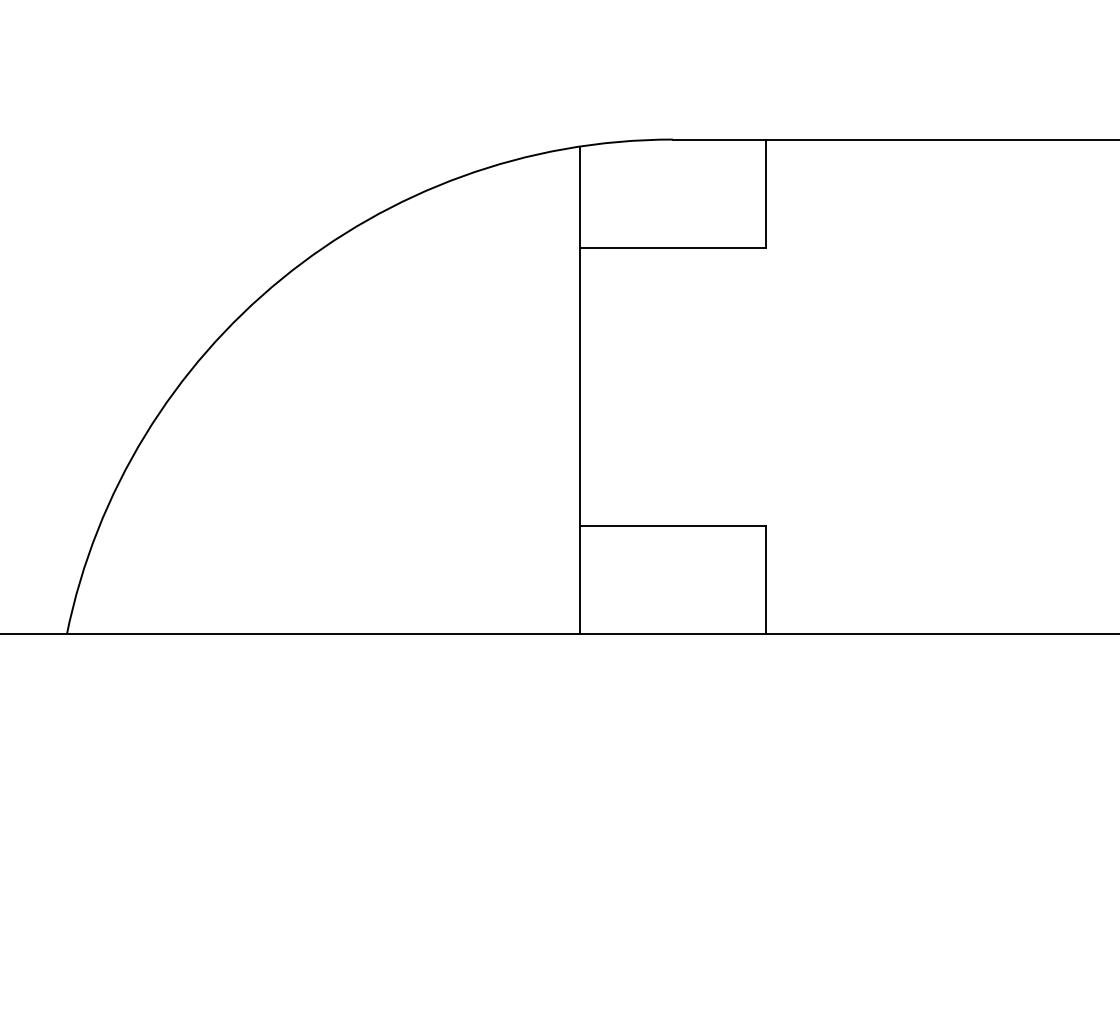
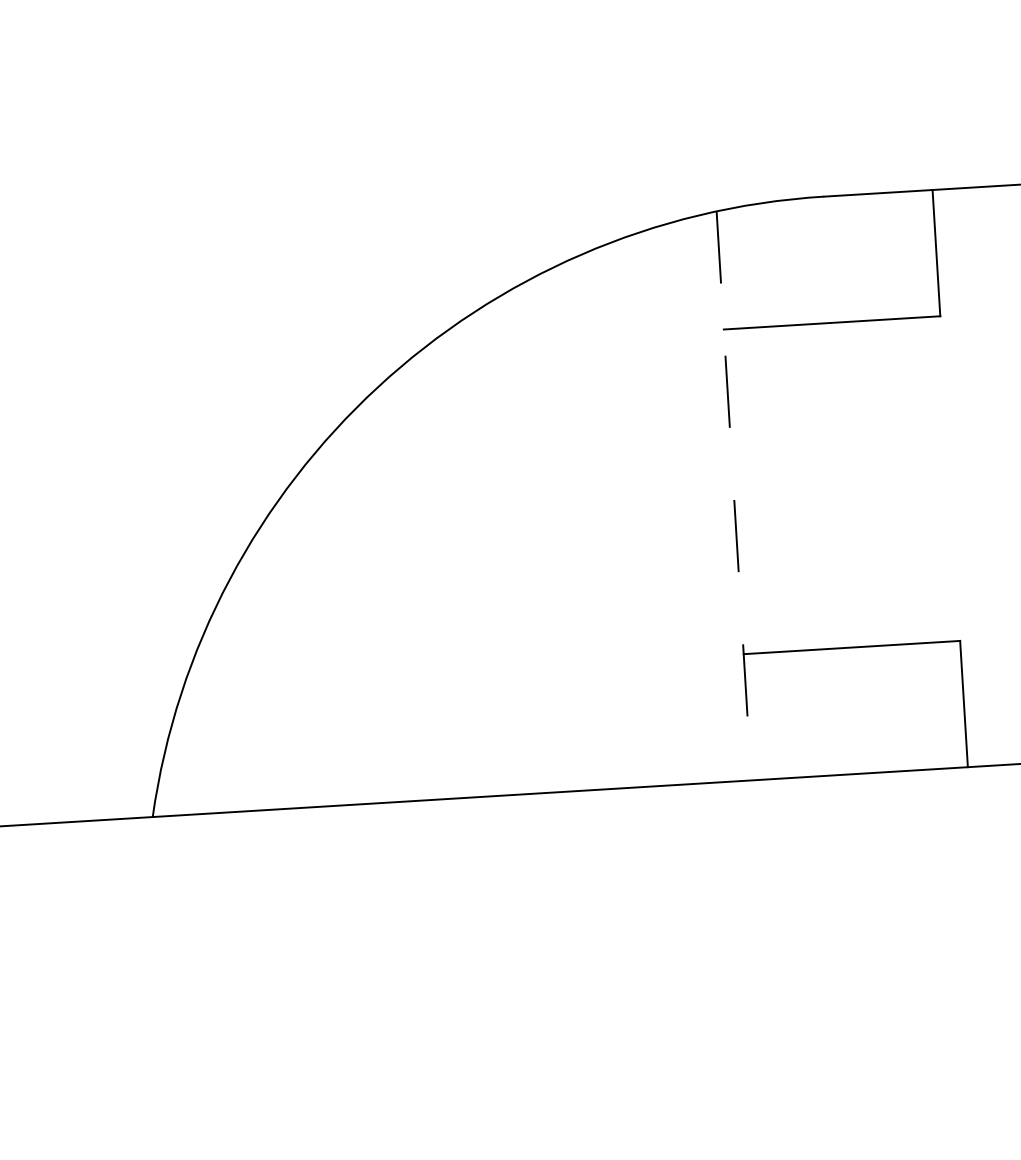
line: (580, 390) -> (734, 495), solid -> dashed

